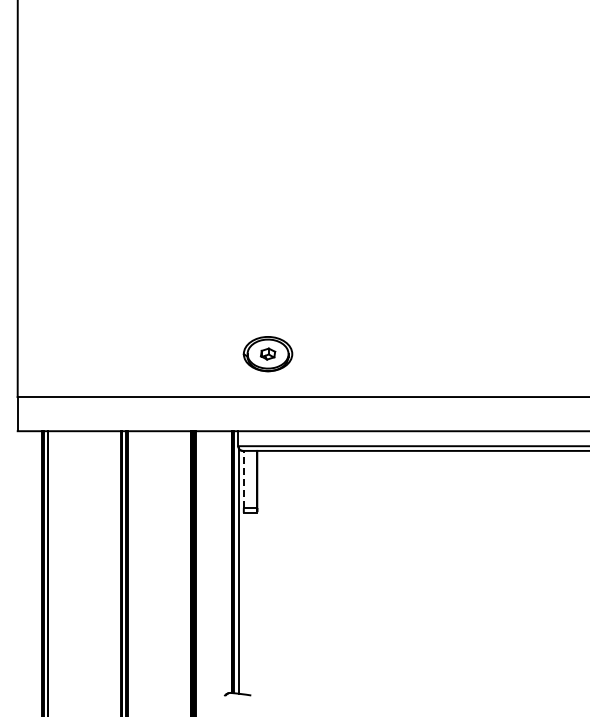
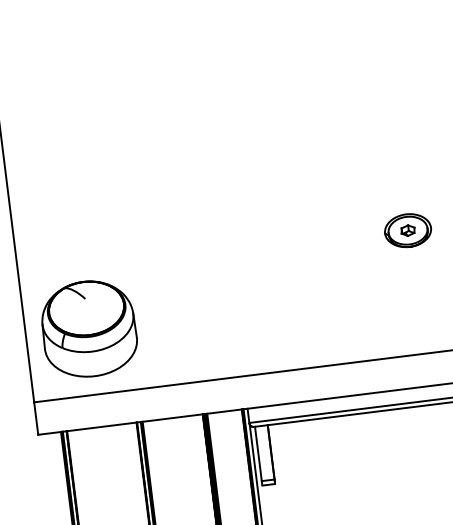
part: (83, 327) -> (88, 328), added
part: (267, 354) -> (407, 231), moved
line: (243, 479) -> (258, 453), dashed -> solid

